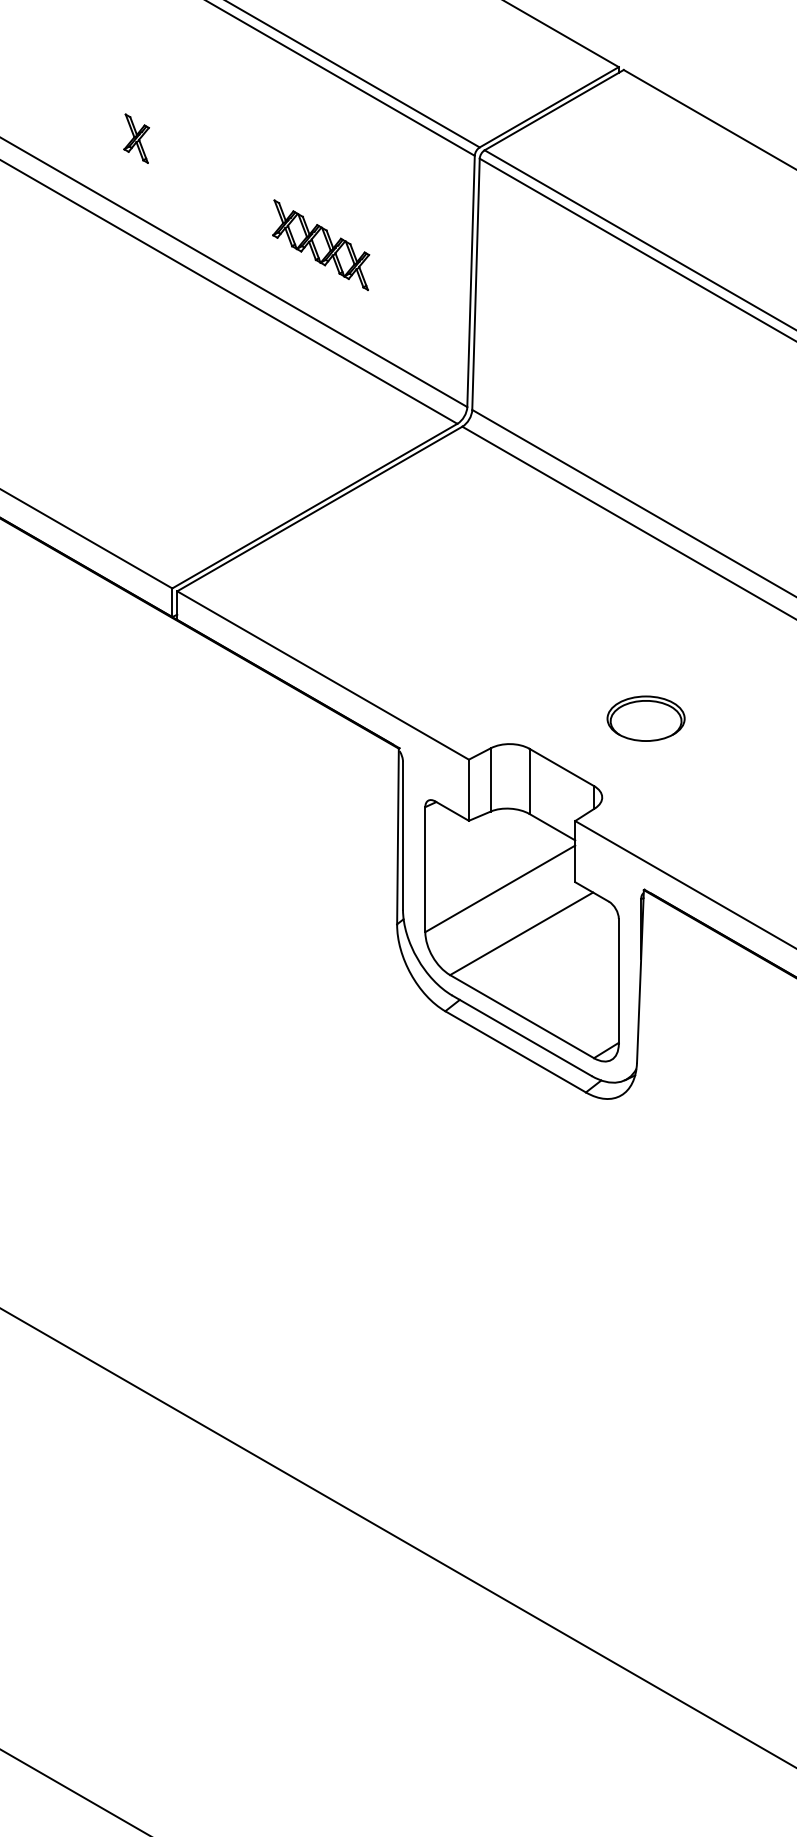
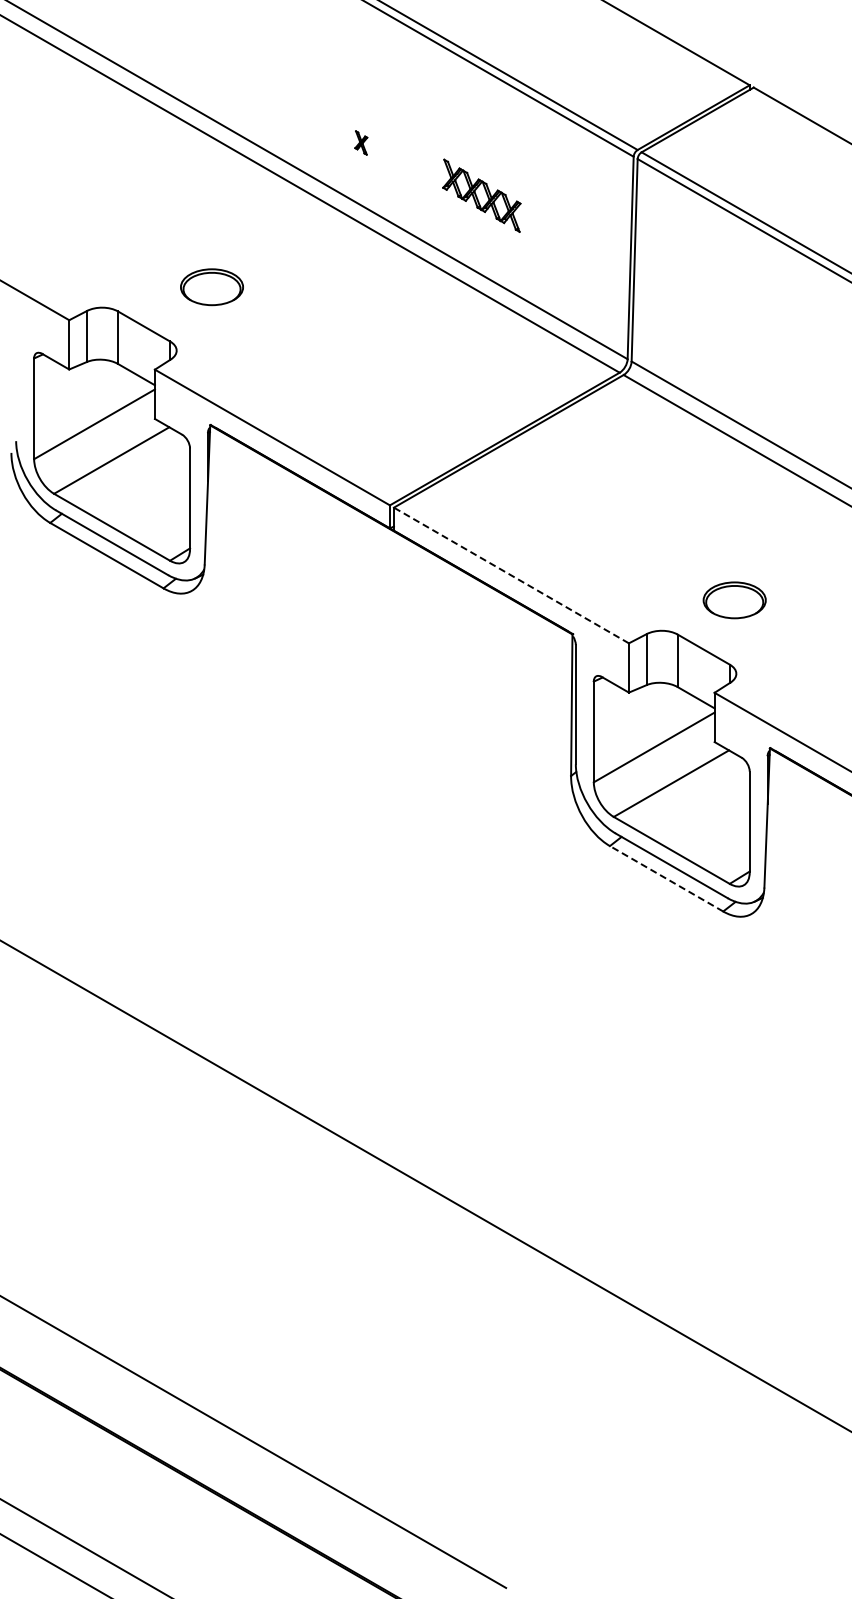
part: (137, 138) -> (361, 142), size x0.6
part: (320, 244) -> (481, 195), moved
line: (323, 675) -> (511, 575), solid -> dashed
part: (645, 718) -> (734, 600), moved
line: (515, 1051) -> (666, 878), solid -> dashed

